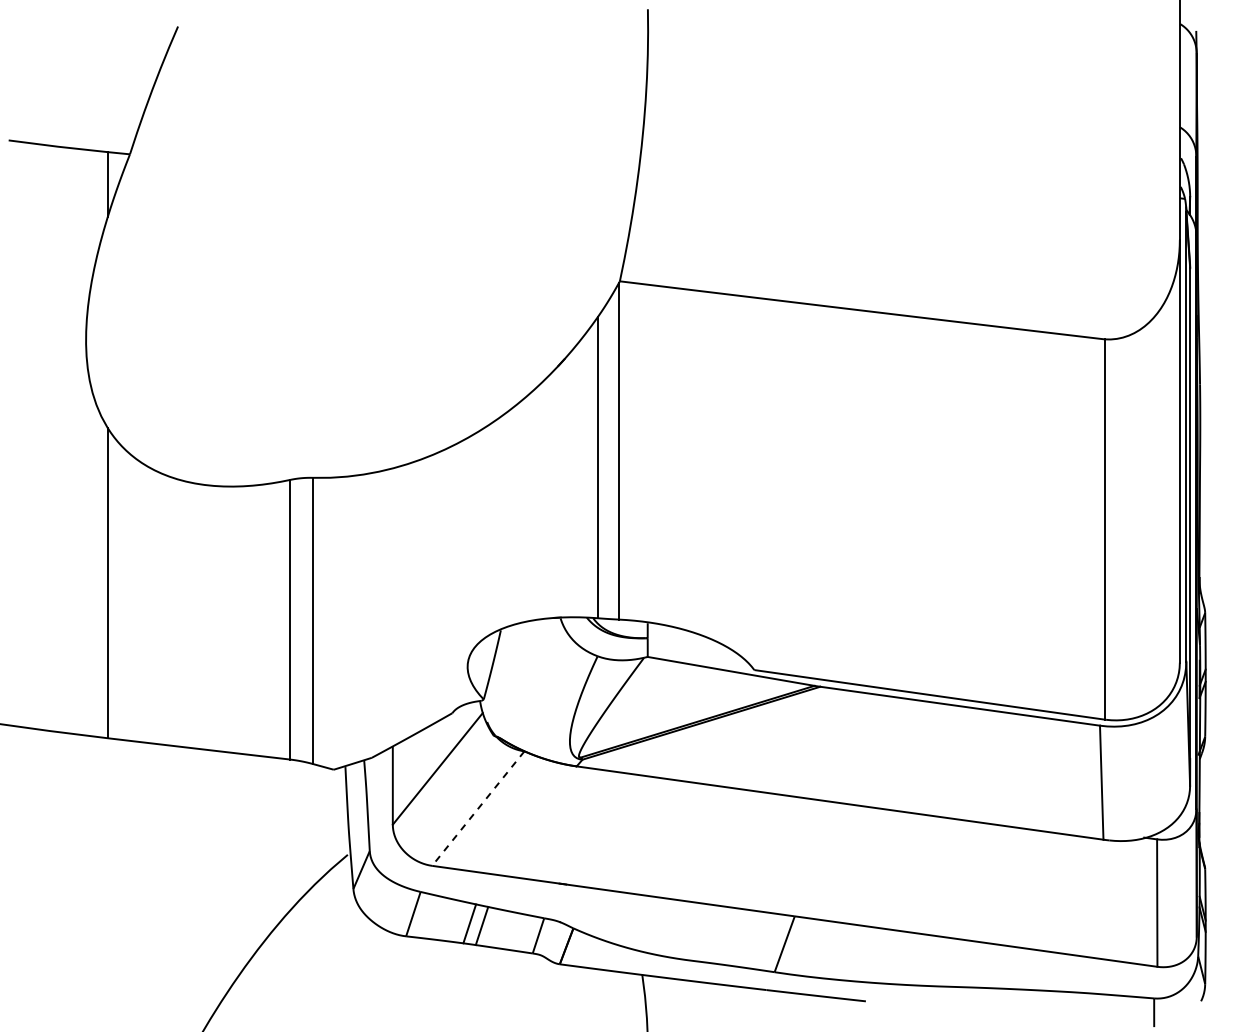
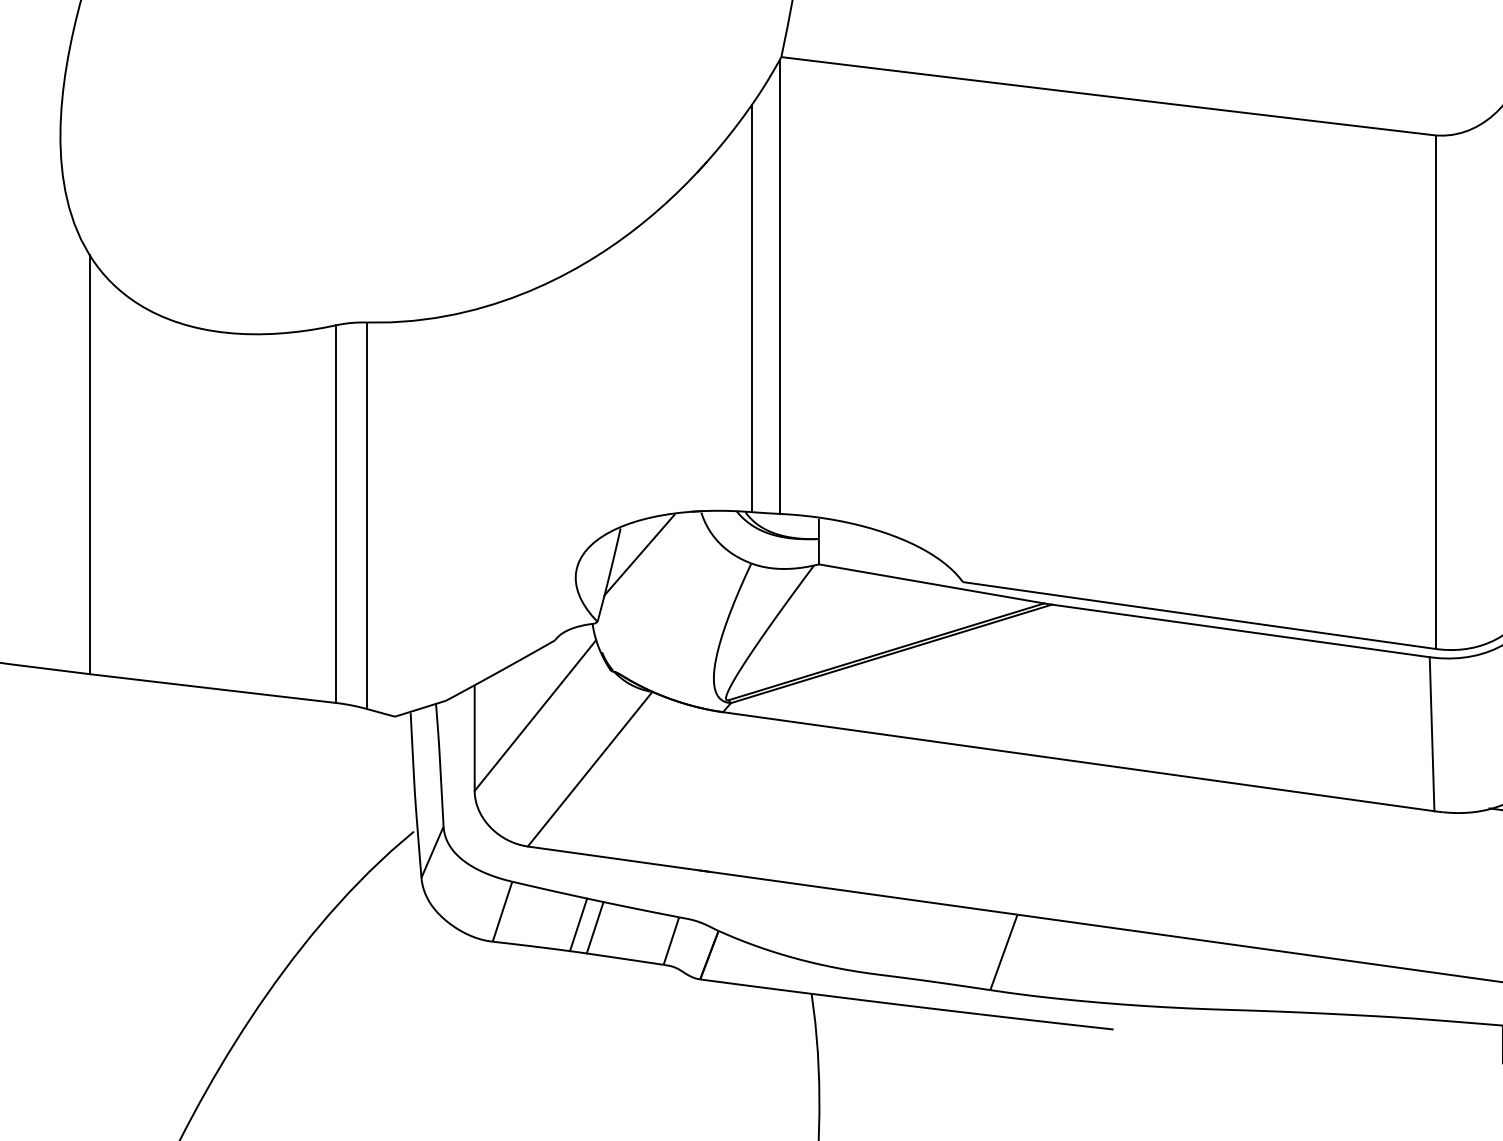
line: (514, 649) -> (639, 554), added
line: (478, 808) -> (590, 769), dashed -> solid

